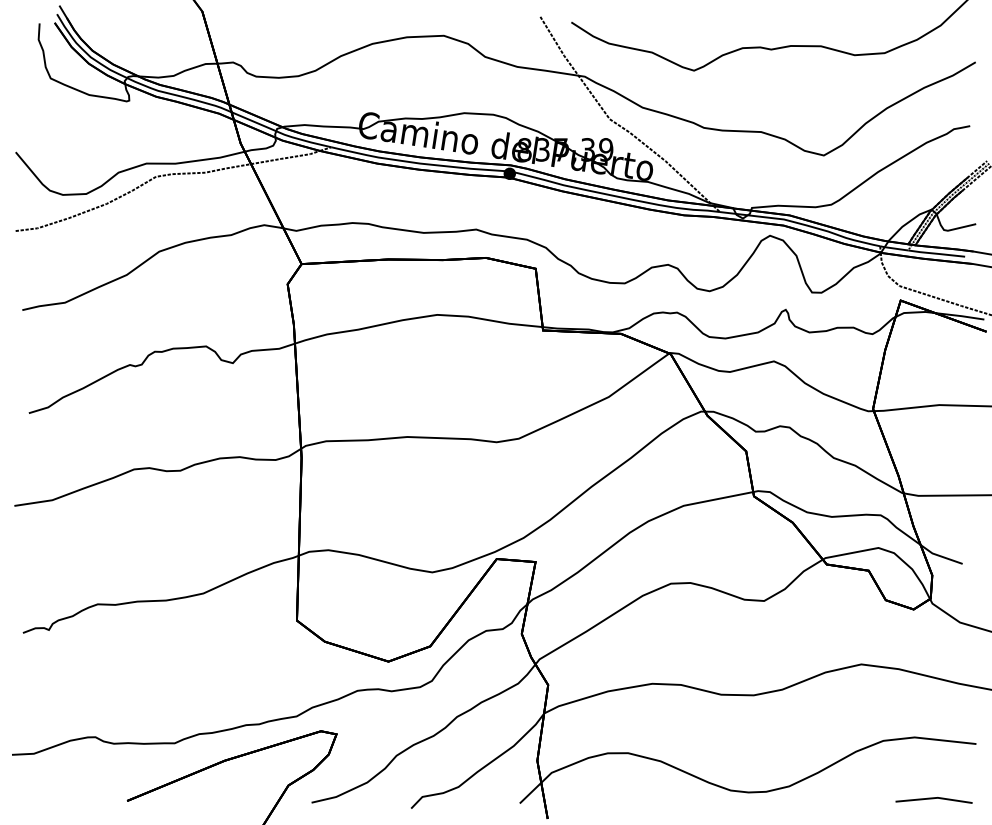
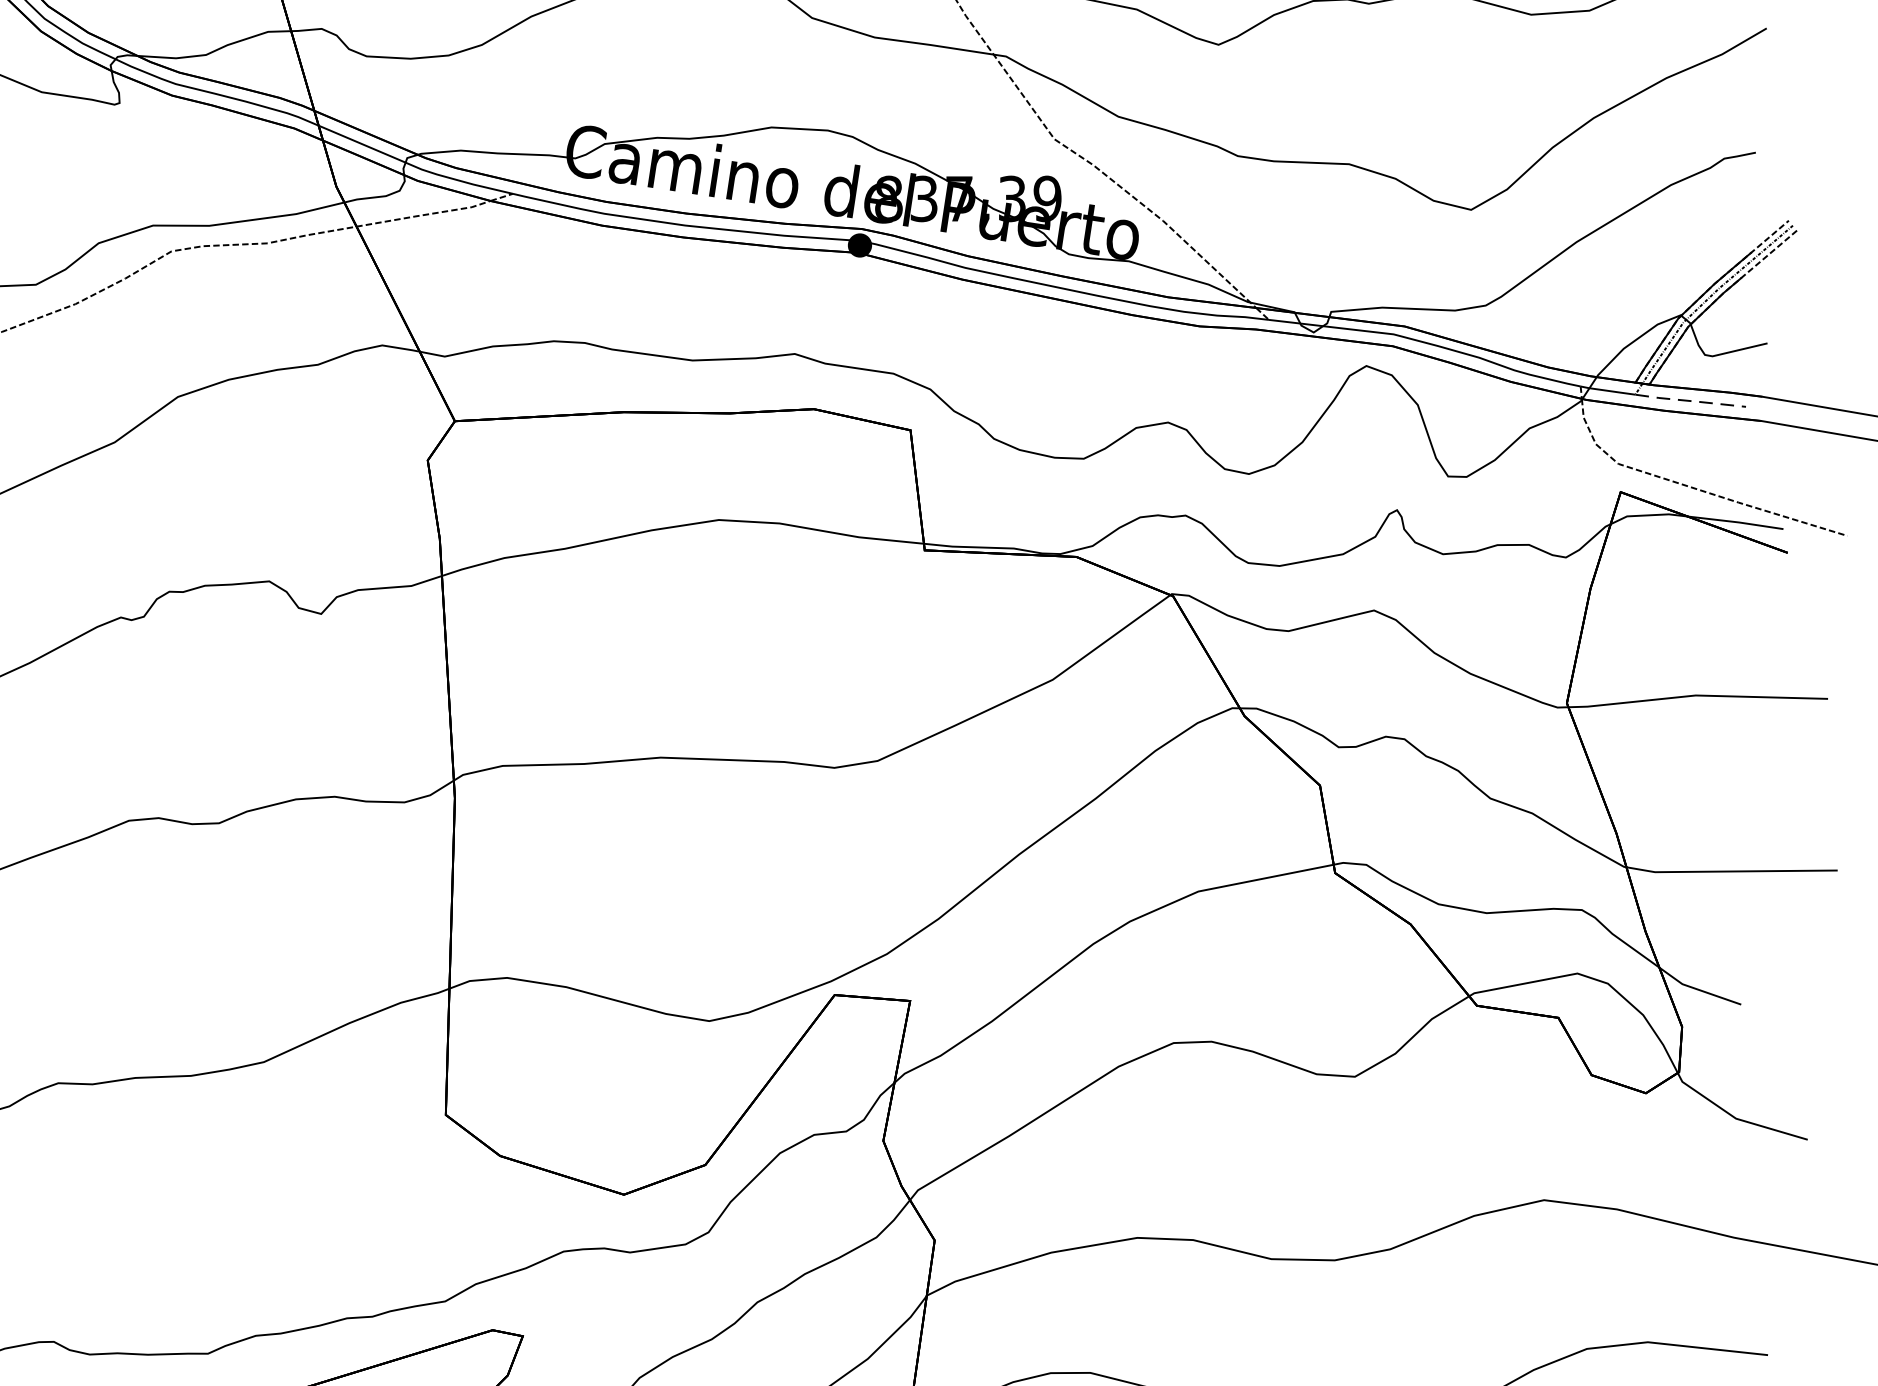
line: (937, 253) -> (1692, 400), solid -> dashed

